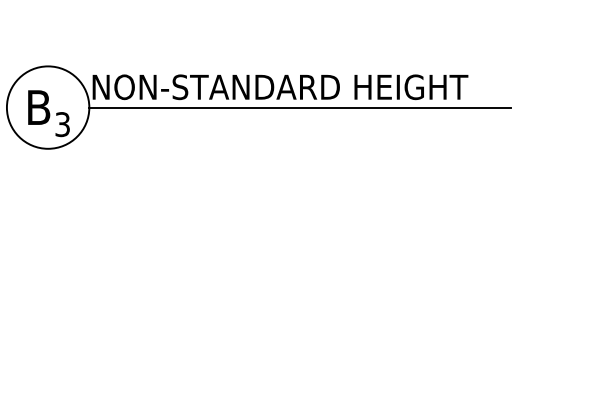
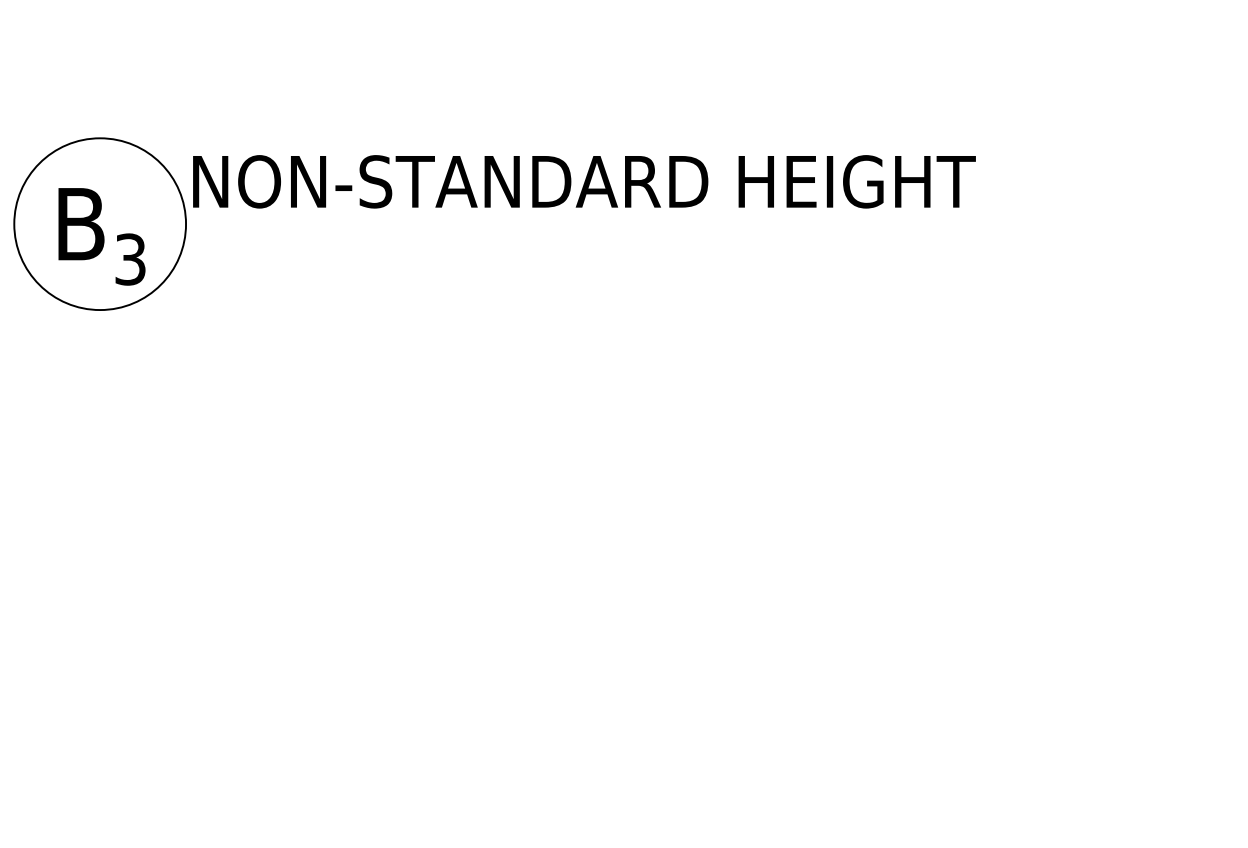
line: (299, 107) -> (624, 223), removed

